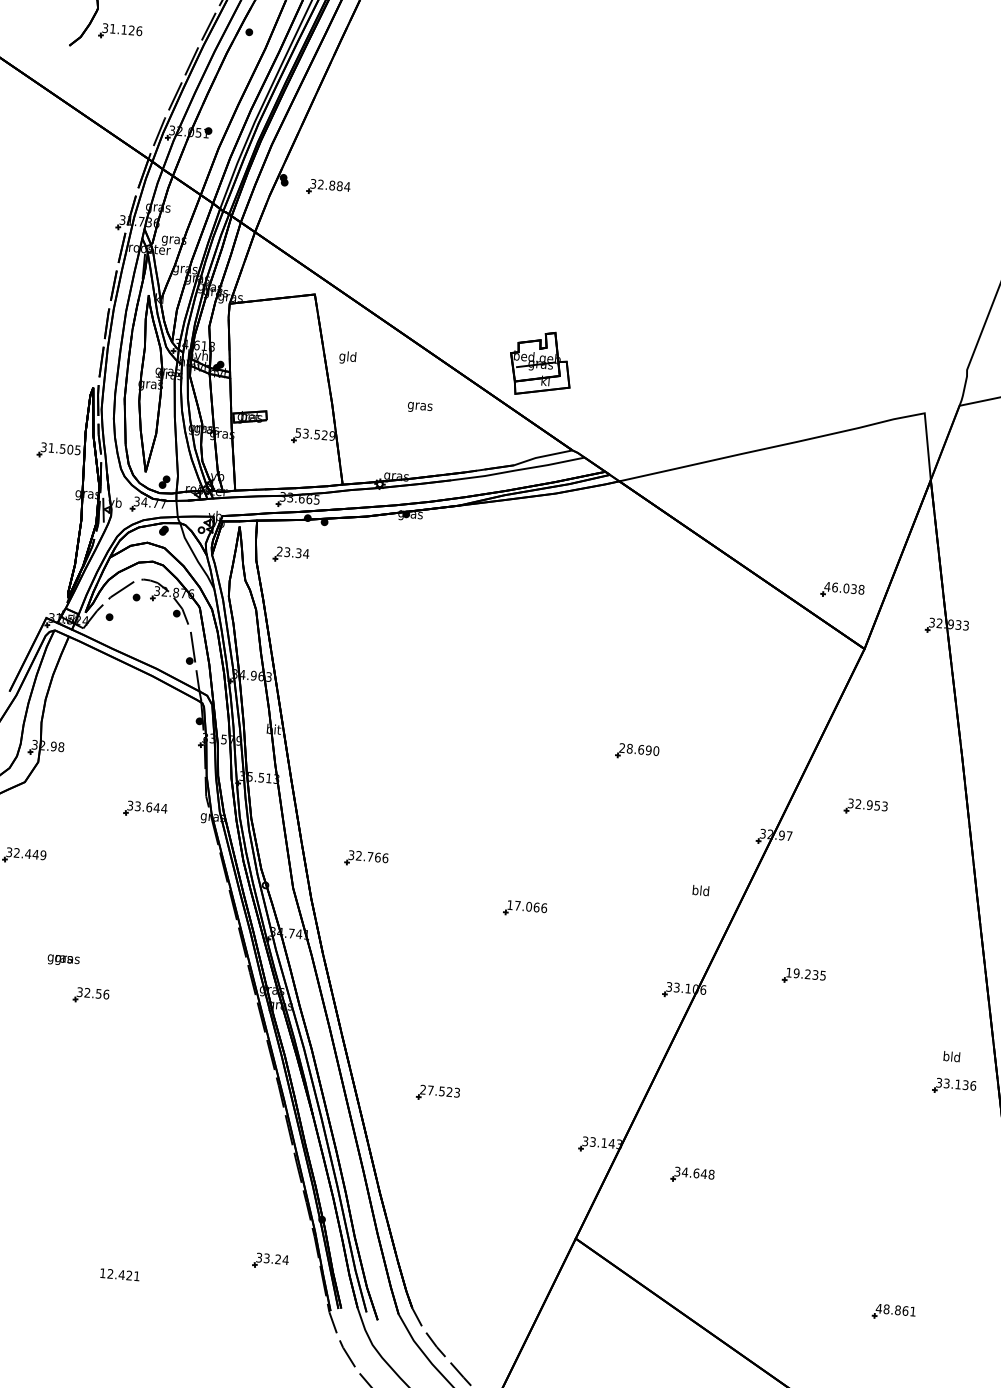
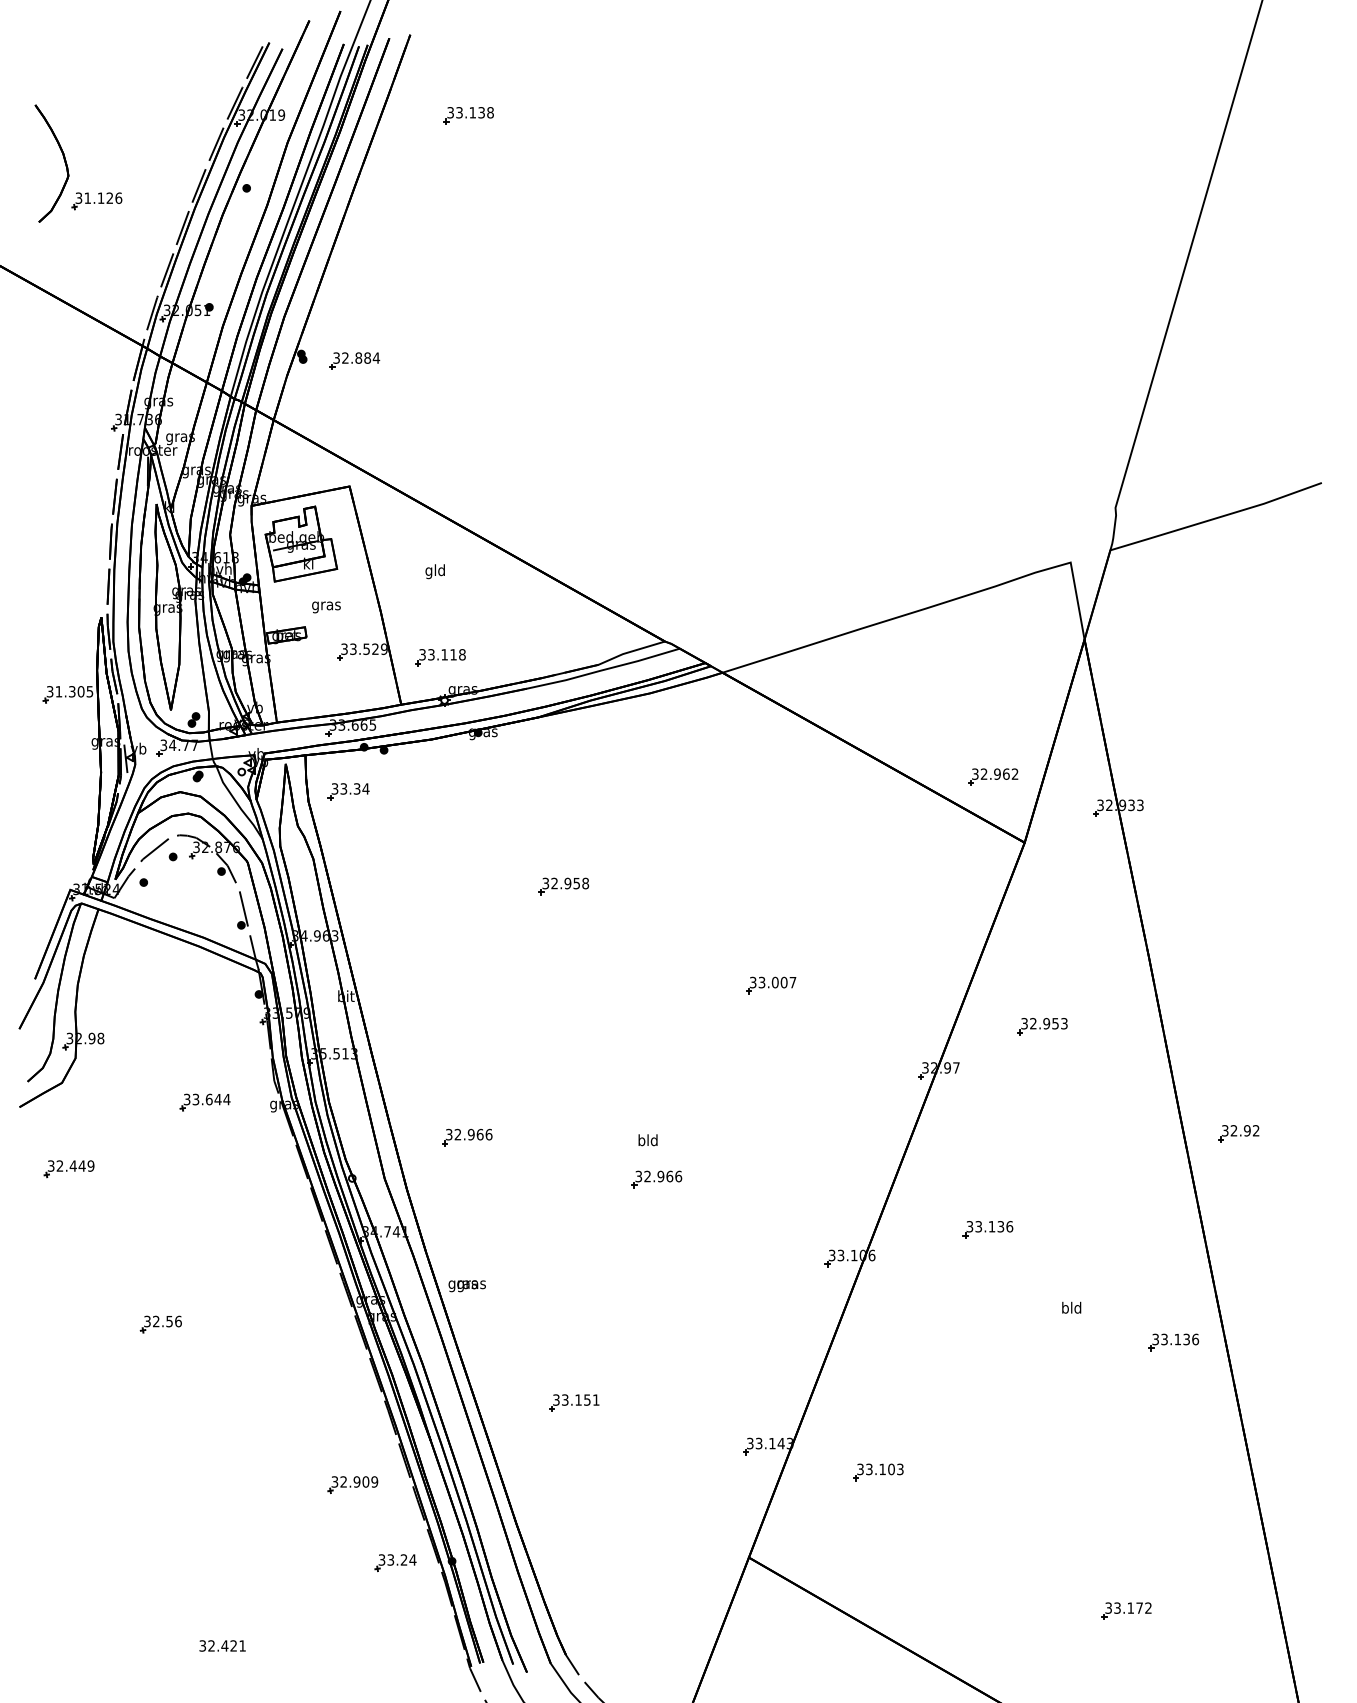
text: (347, 357) -> (434, 571), moved
part: (541, 363) -> (301, 543), moved
text: (420, 407) -> (326, 607), moved
text: (298, 432) -> (344, 648), 53.529 -> 33.529
part: (379, 447) -> (440, 657), added
text: (63, 448) -> (72, 691), 31.505 -> 31.305
text: (279, 551) -> (334, 788), 23.34 -> 33.34
text: (843, 587) -> (994, 773), 46.038 -> 32.962
part: (467, 651) -> (563, 886), added
text: (638, 749) -> (772, 982), 28.690 -> 33.007
text: (369, 856) -> (470, 1134), 32.766 -> 32.966
text: (700, 890) -> (647, 1140), moved
text: (519, 905) -> (649, 1176), 17.066 -> 32.966
text: (62, 960) -> (466, 1286), moved
text: (805, 973) -> (989, 1226), 19.235 -> 33.136
text: (951, 1056) -> (1071, 1307), moved
text: (440, 1090) -> (576, 1399), 27.523 -> 33.151
part: (242, 1146) -> (352, 1484), added
text: (698, 1173) -> (884, 1469), 34.648 -> 33.103
part: (270, 1261) -> (395, 1563), moved
text: (102, 1272) -> (202, 1645), 12.421 -> 32.421
text: (896, 1309) -> (1128, 1607), 48.861 -> 33.172

